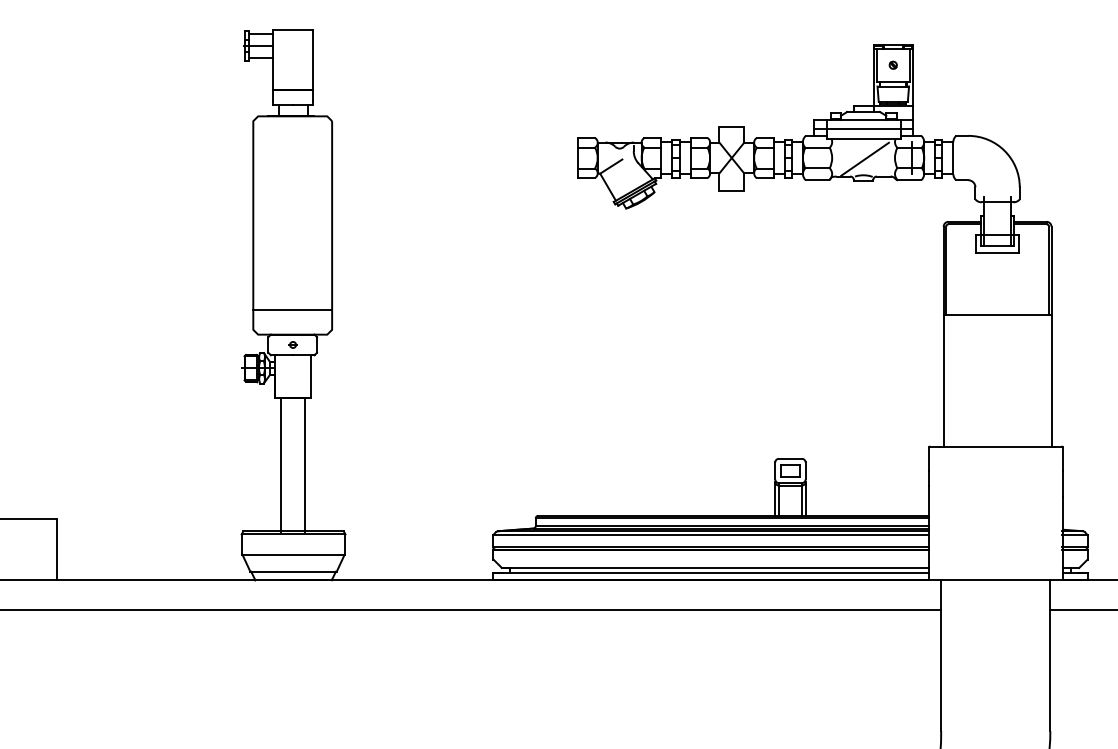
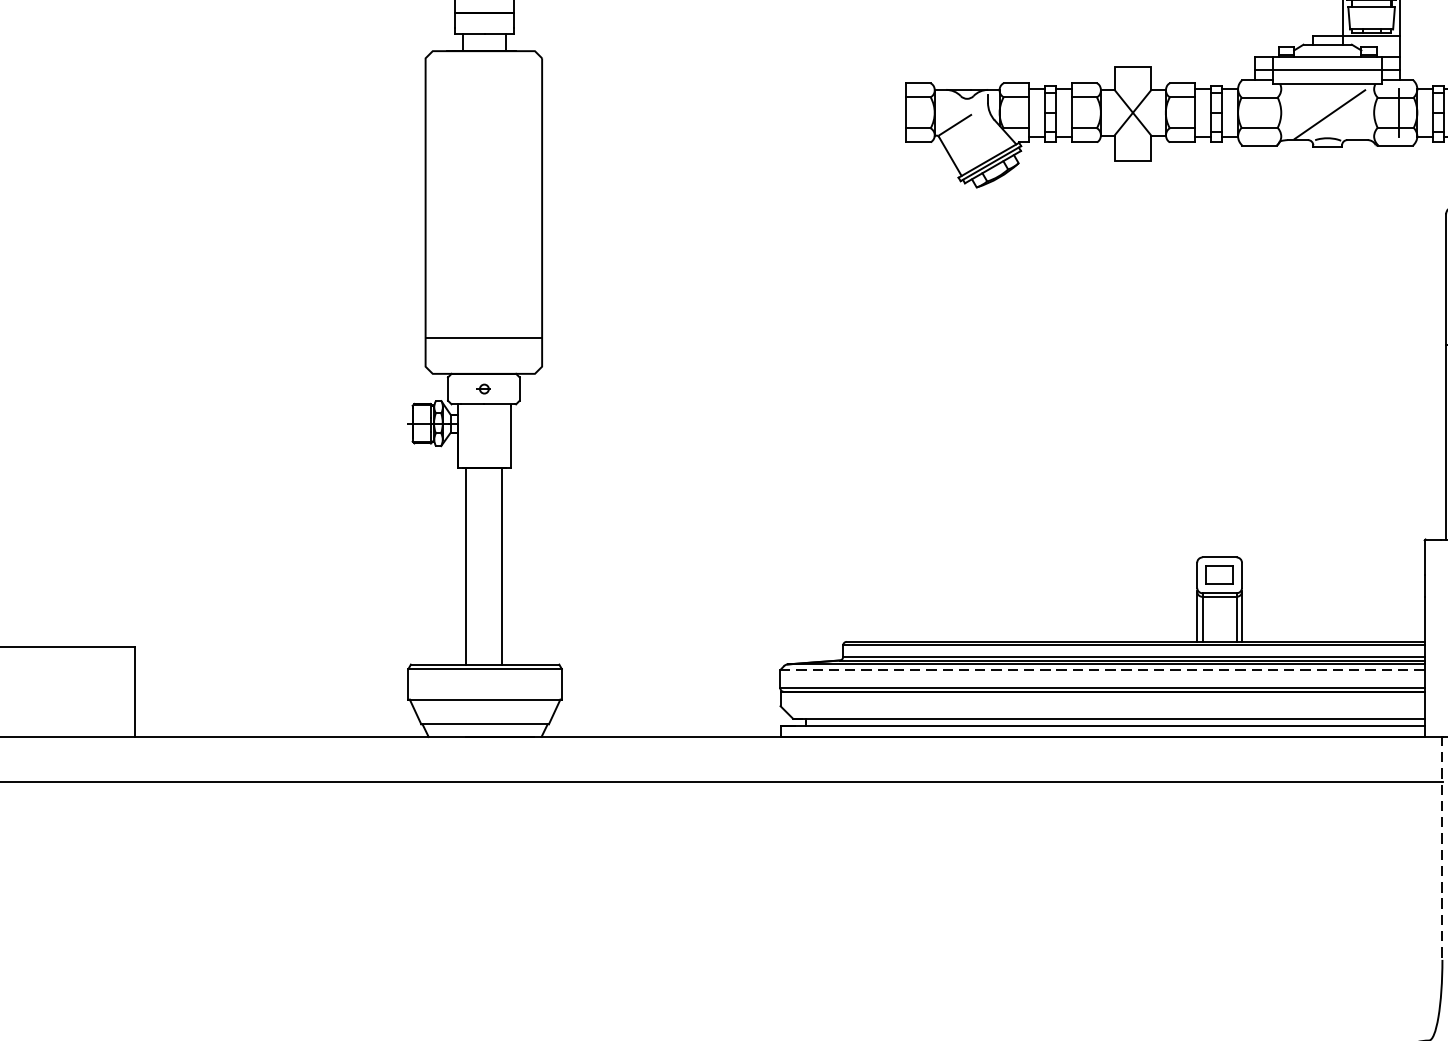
line: (711, 535) -> (1102, 670), solid -> dashed
line: (941, 655) -> (1442, 848), solid -> dashed

